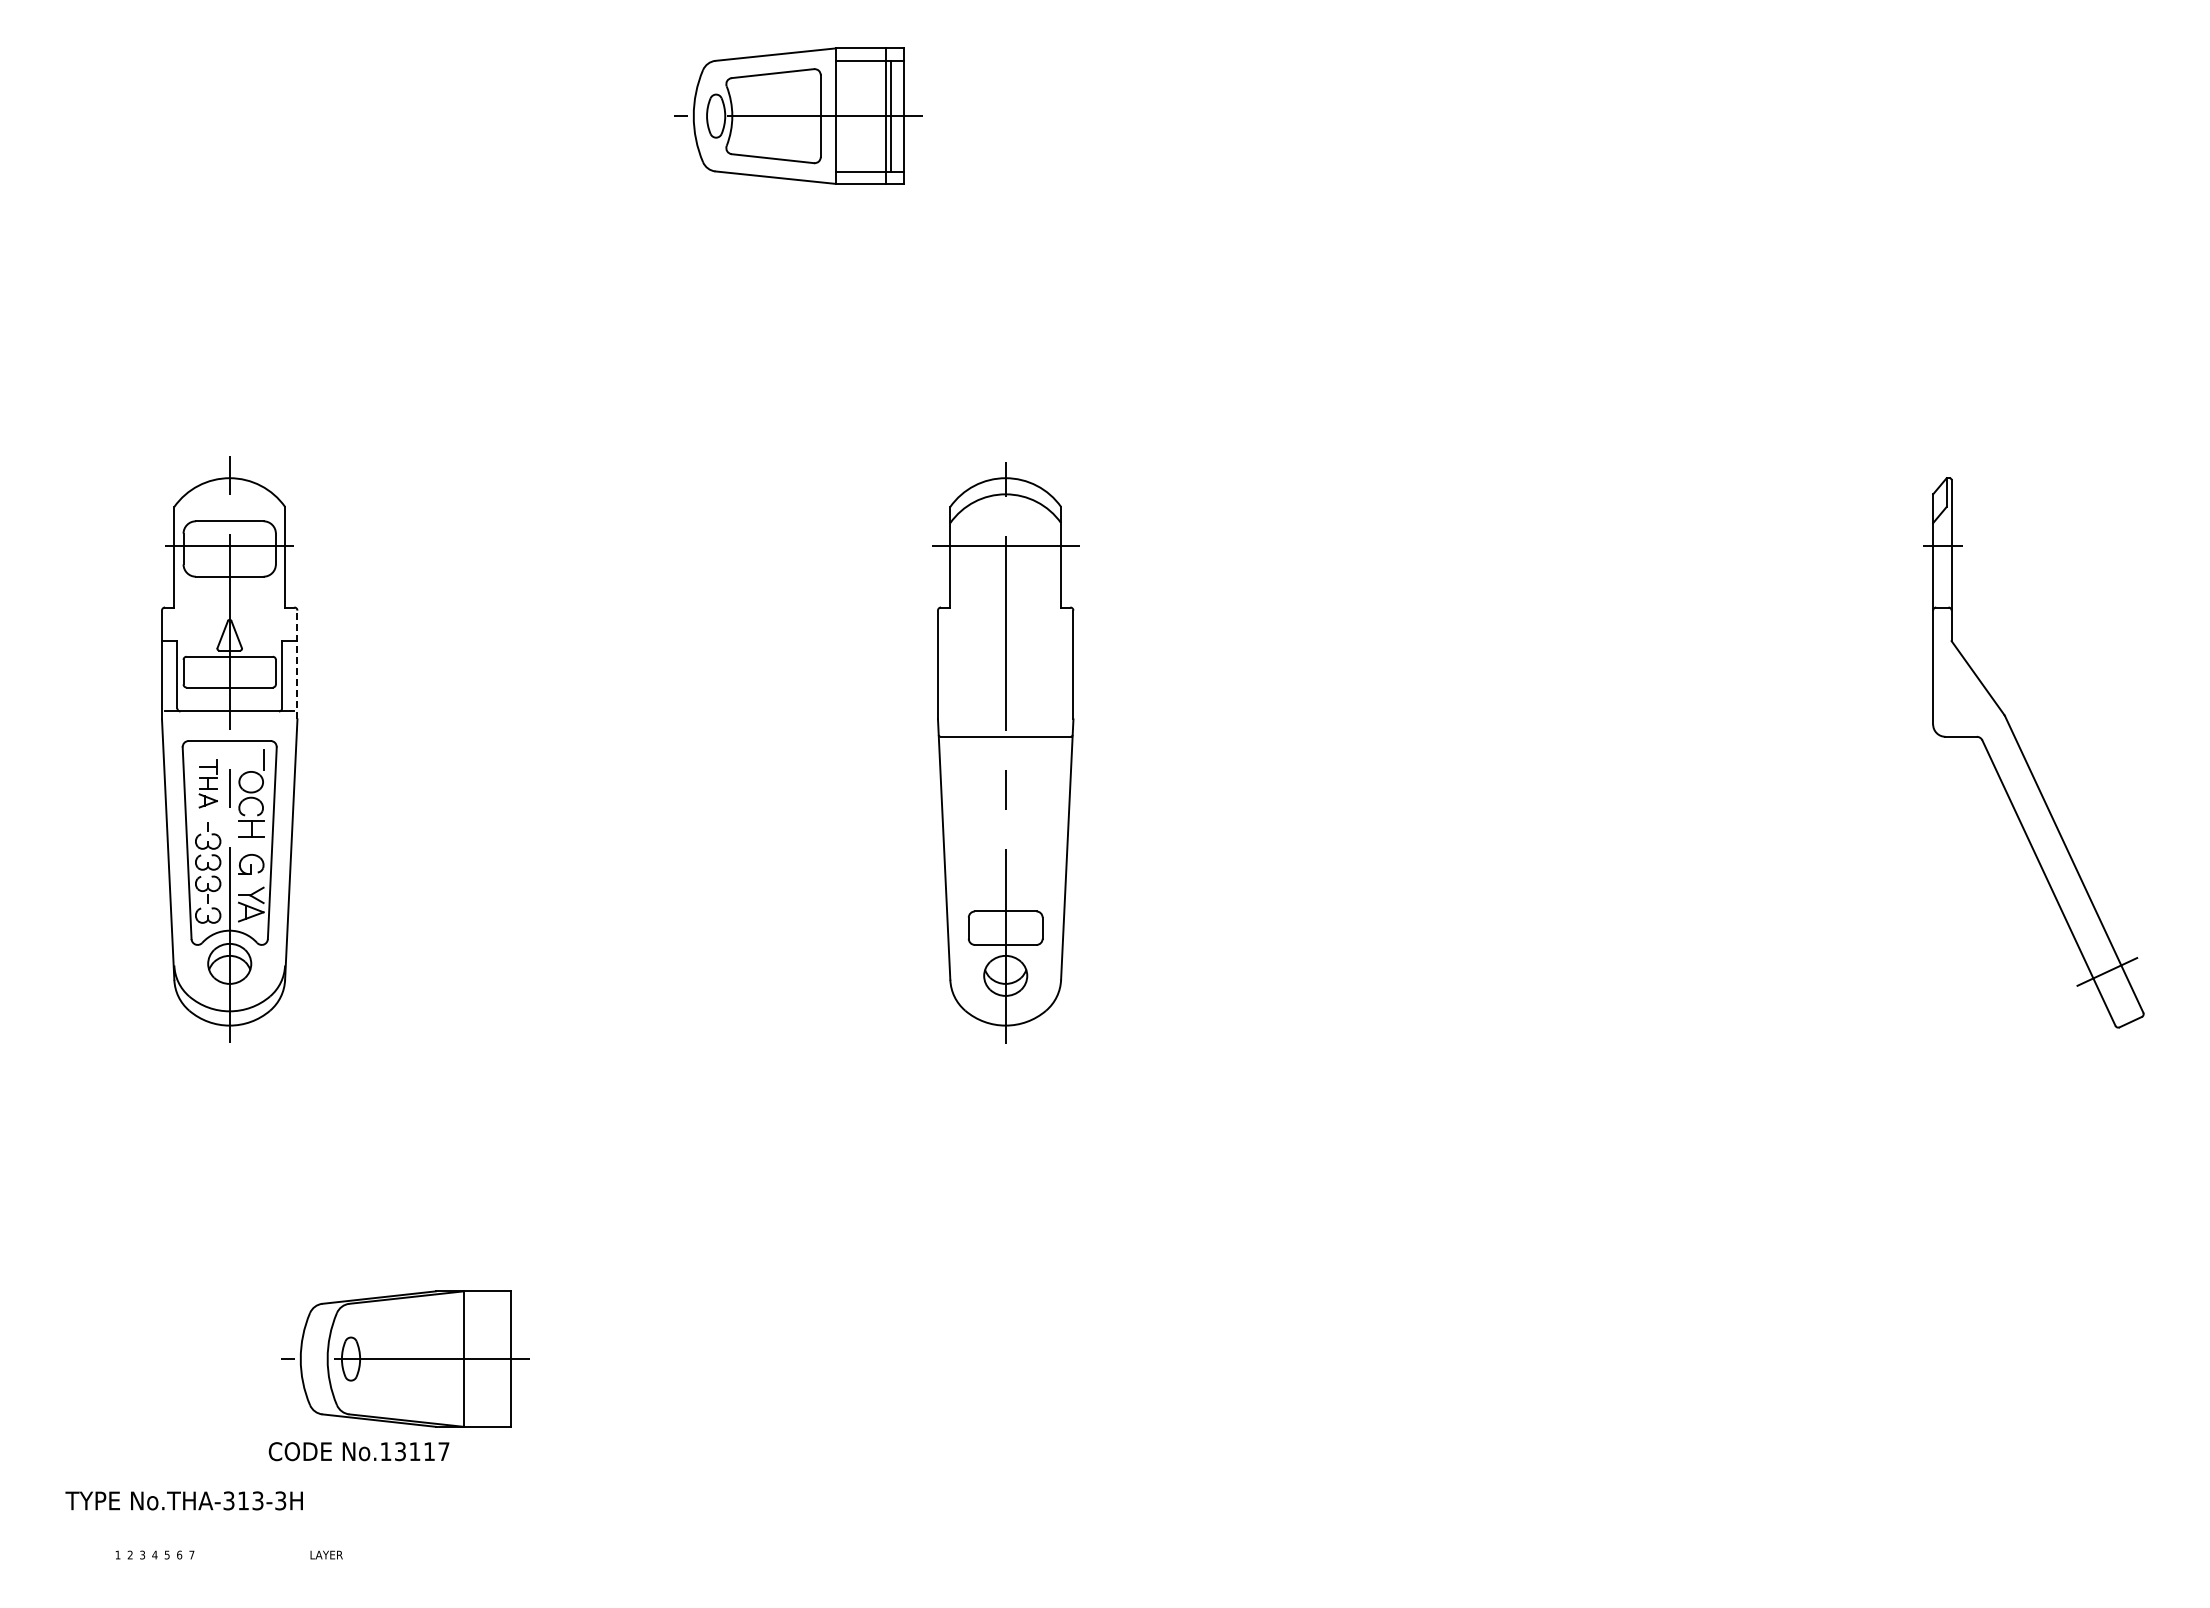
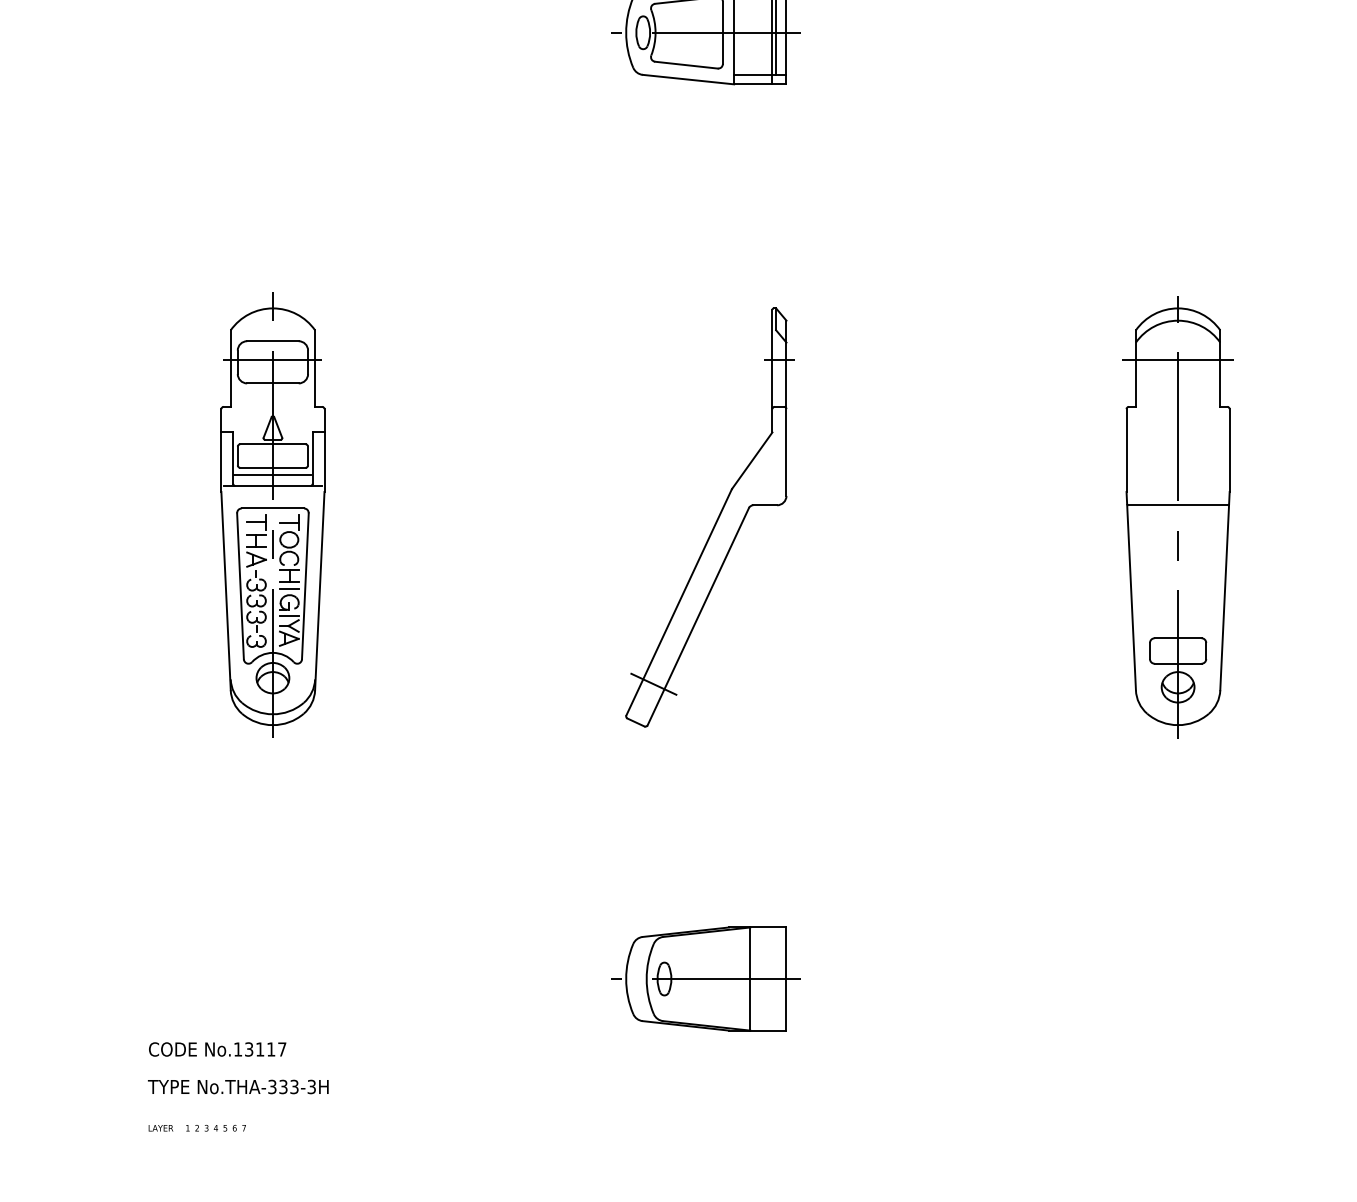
line: (297, 664) -> (324, 450), dashed -> solid
line: (229, 696) -> (272, 474), added
part: (1005, 752) -> (1177, 517), moved
part: (812, 756) -> (716, 520), added
line: (250, 759) -> (288, 522), added
part: (208, 783) -> (256, 540), size x1.43
line: (250, 846) -> (288, 588), added
line: (250, 882) -> (288, 616), added
part: (405, 1358) -> (705, 978), moved
text: (358, 1451) -> (217, 1049), moved
text: (243, 1500) -> (283, 1086), No.THA-313-3H -> No.THA-333-3H
text: (326, 1554) -> (160, 1127), moved

